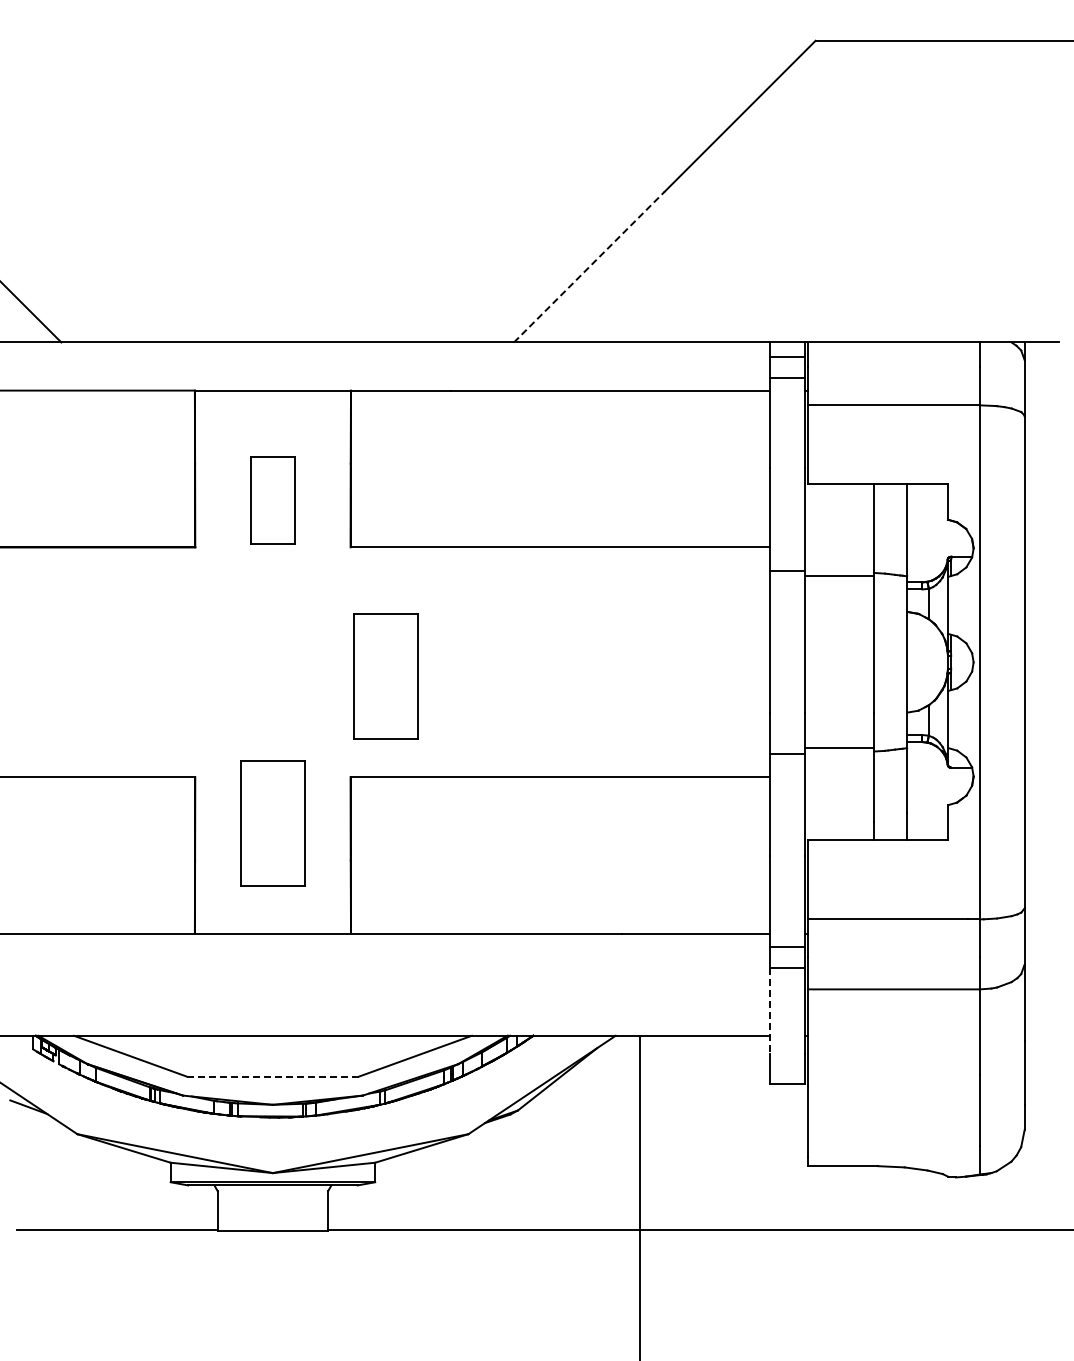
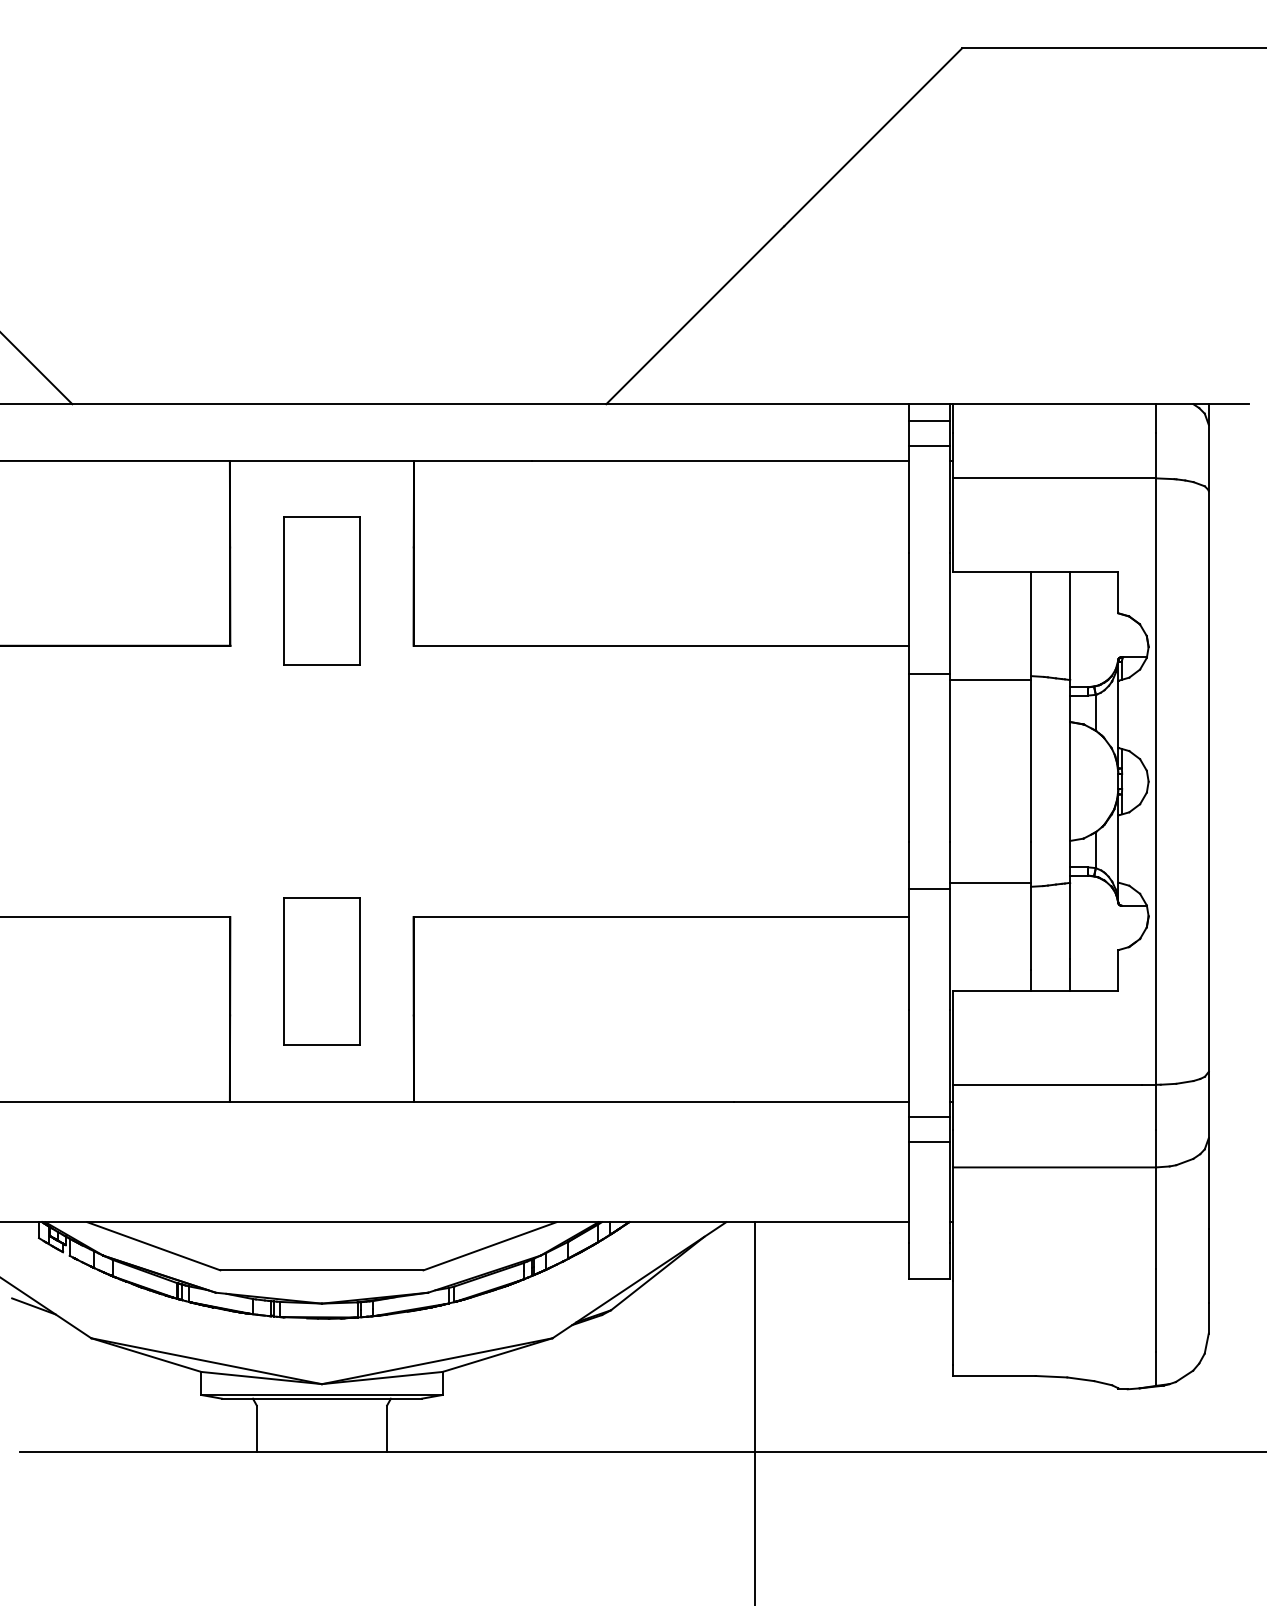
line: (589, 267) -> (695, 315), dashed -> solid
part: (272, 500) -> (321, 590), size x1.43
part: (385, 676) -> (454, 798), removed
line: (770, 1010) -> (908, 1192), dashed -> solid
line: (272, 1076) -> (321, 1270), dashed -> solid

